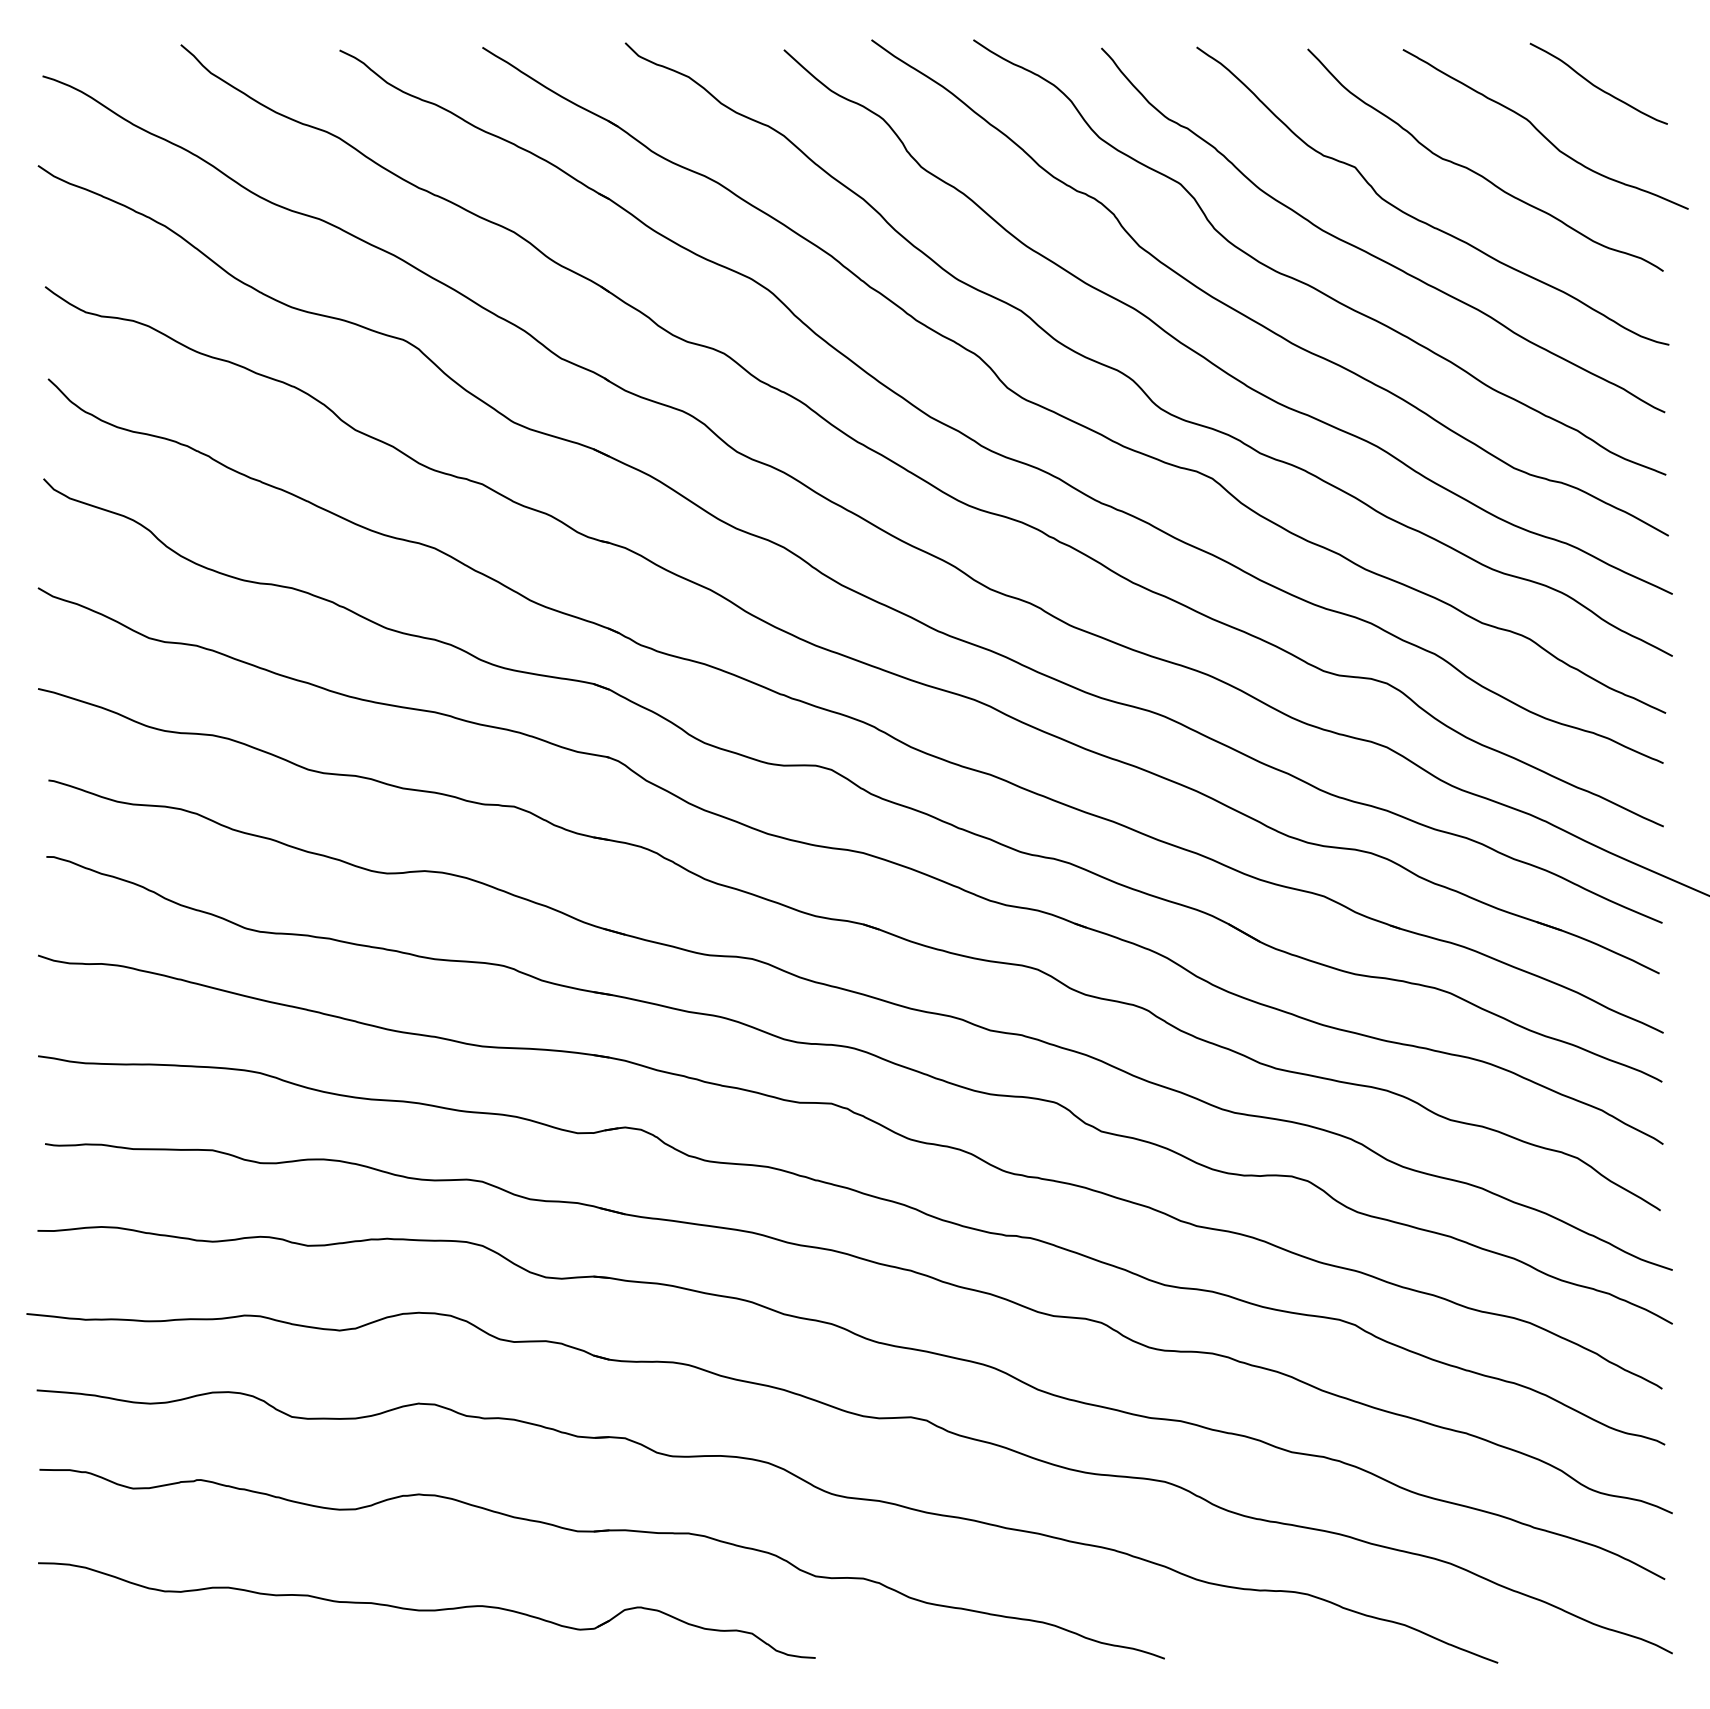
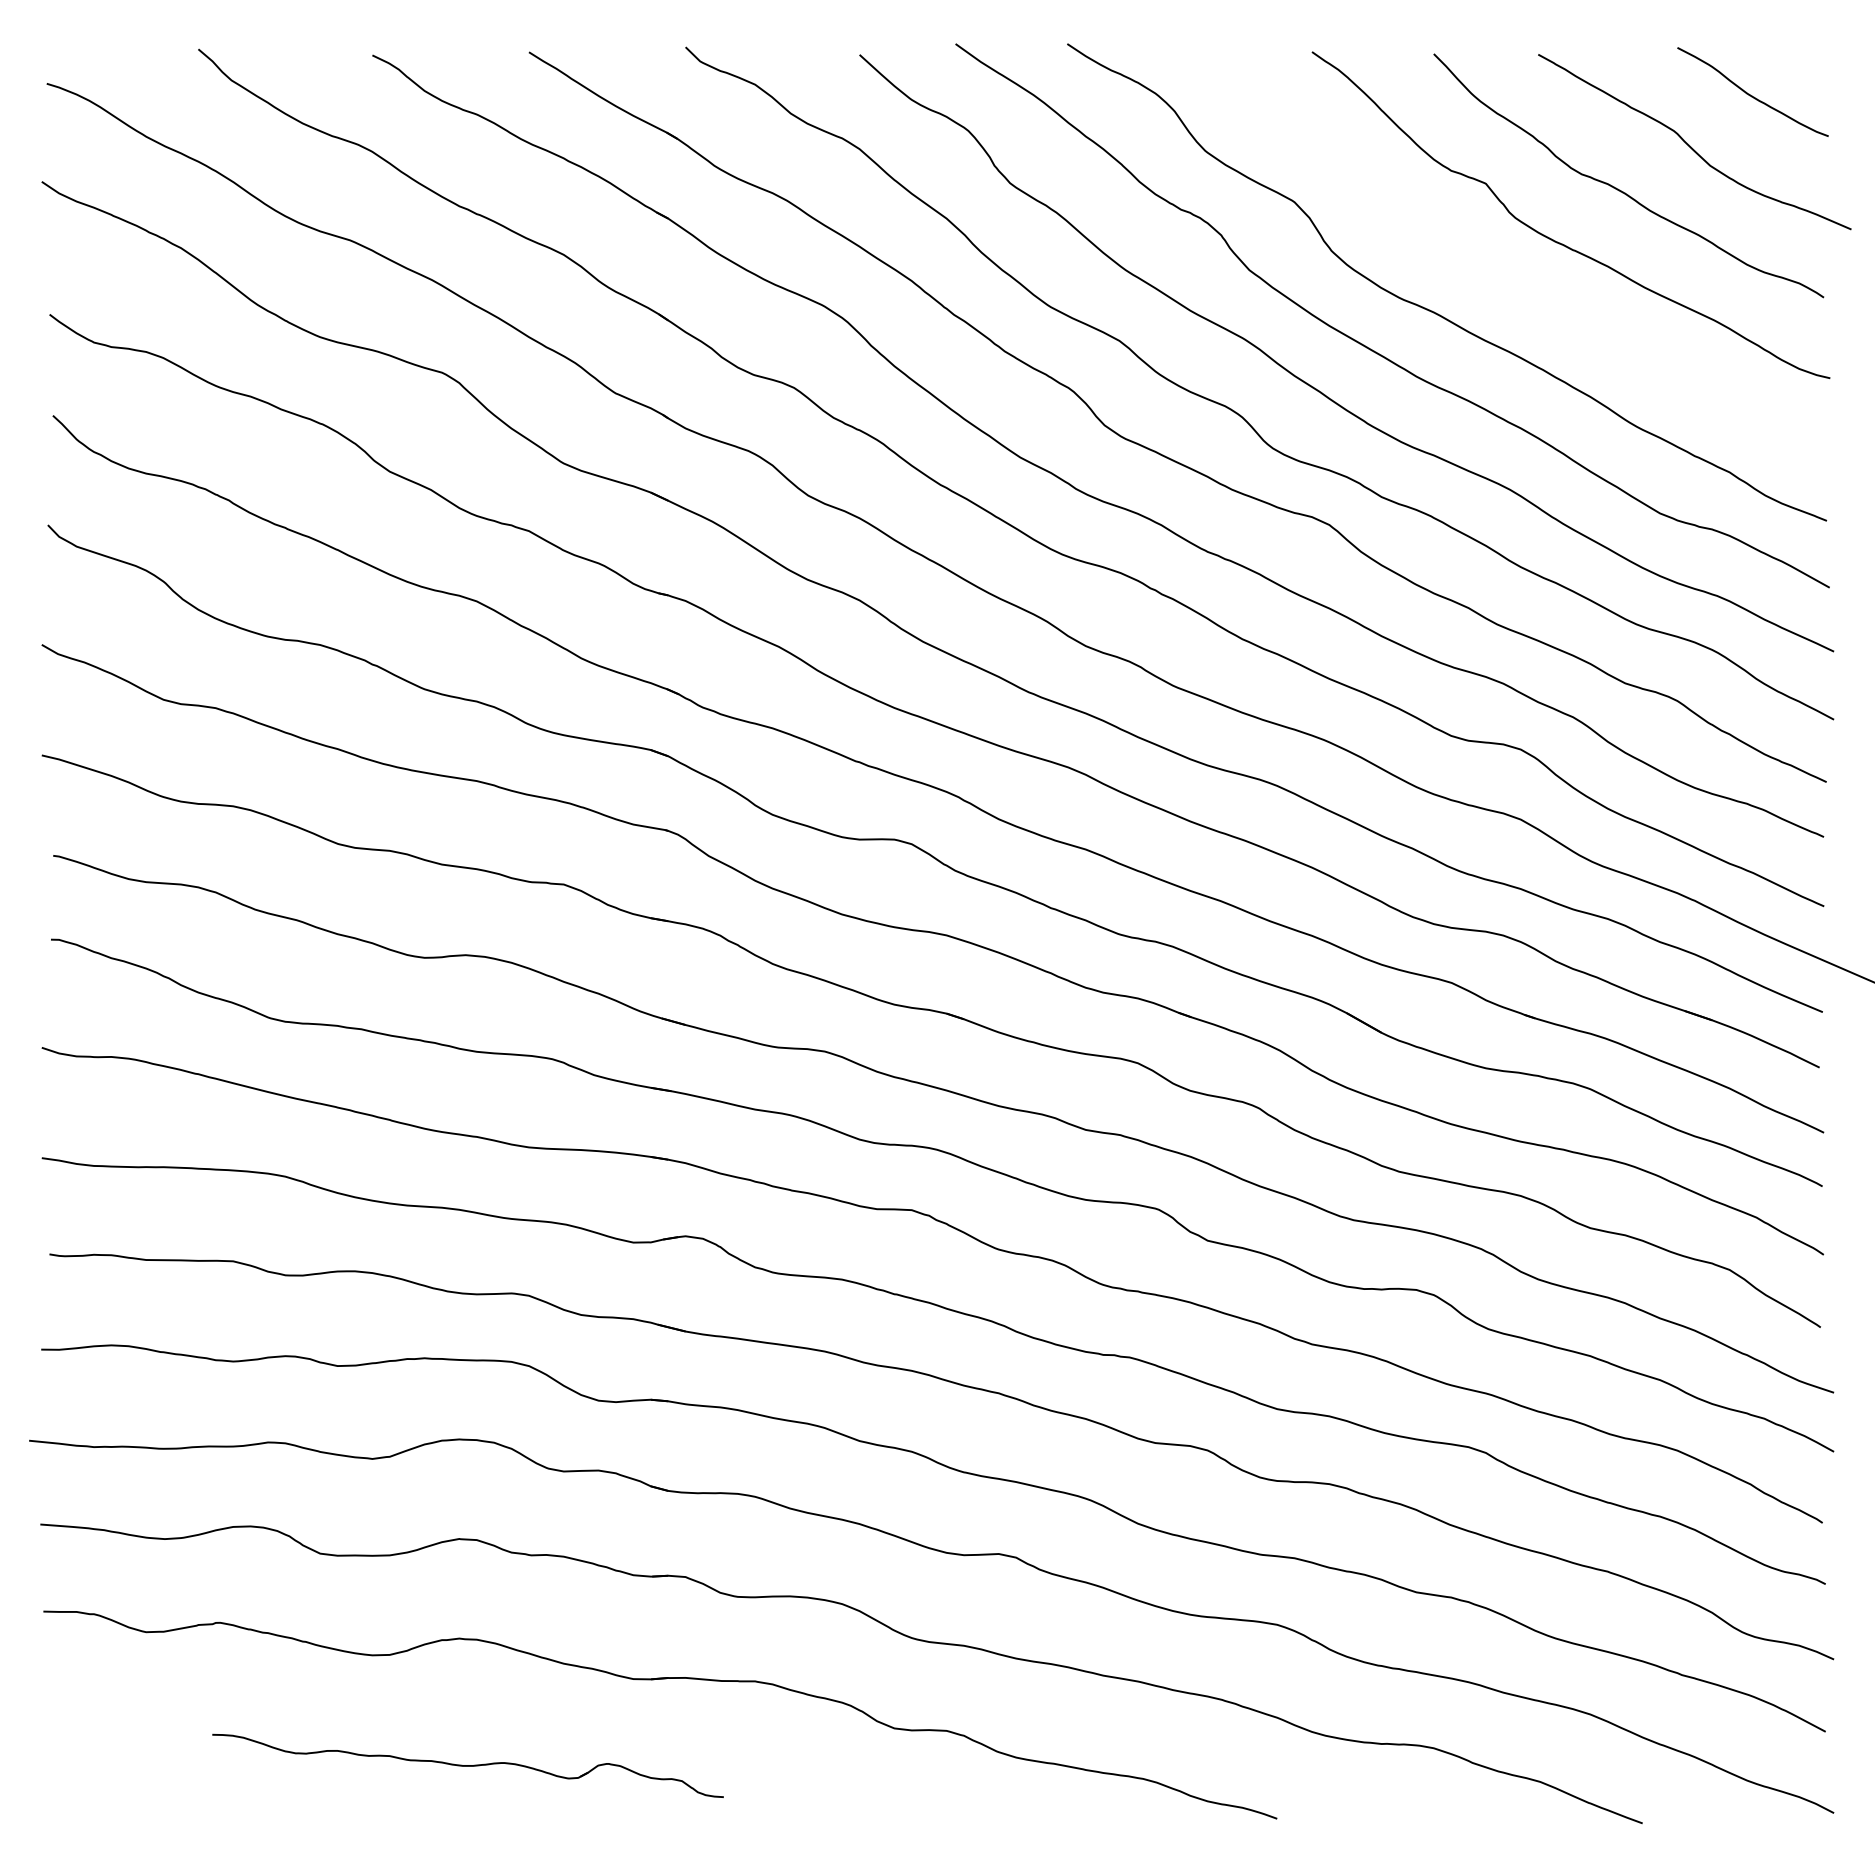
curve: (1370, 252) -> (1502, 277), removed
part: (426, 1610) -> (467, 1765), size x0.6

